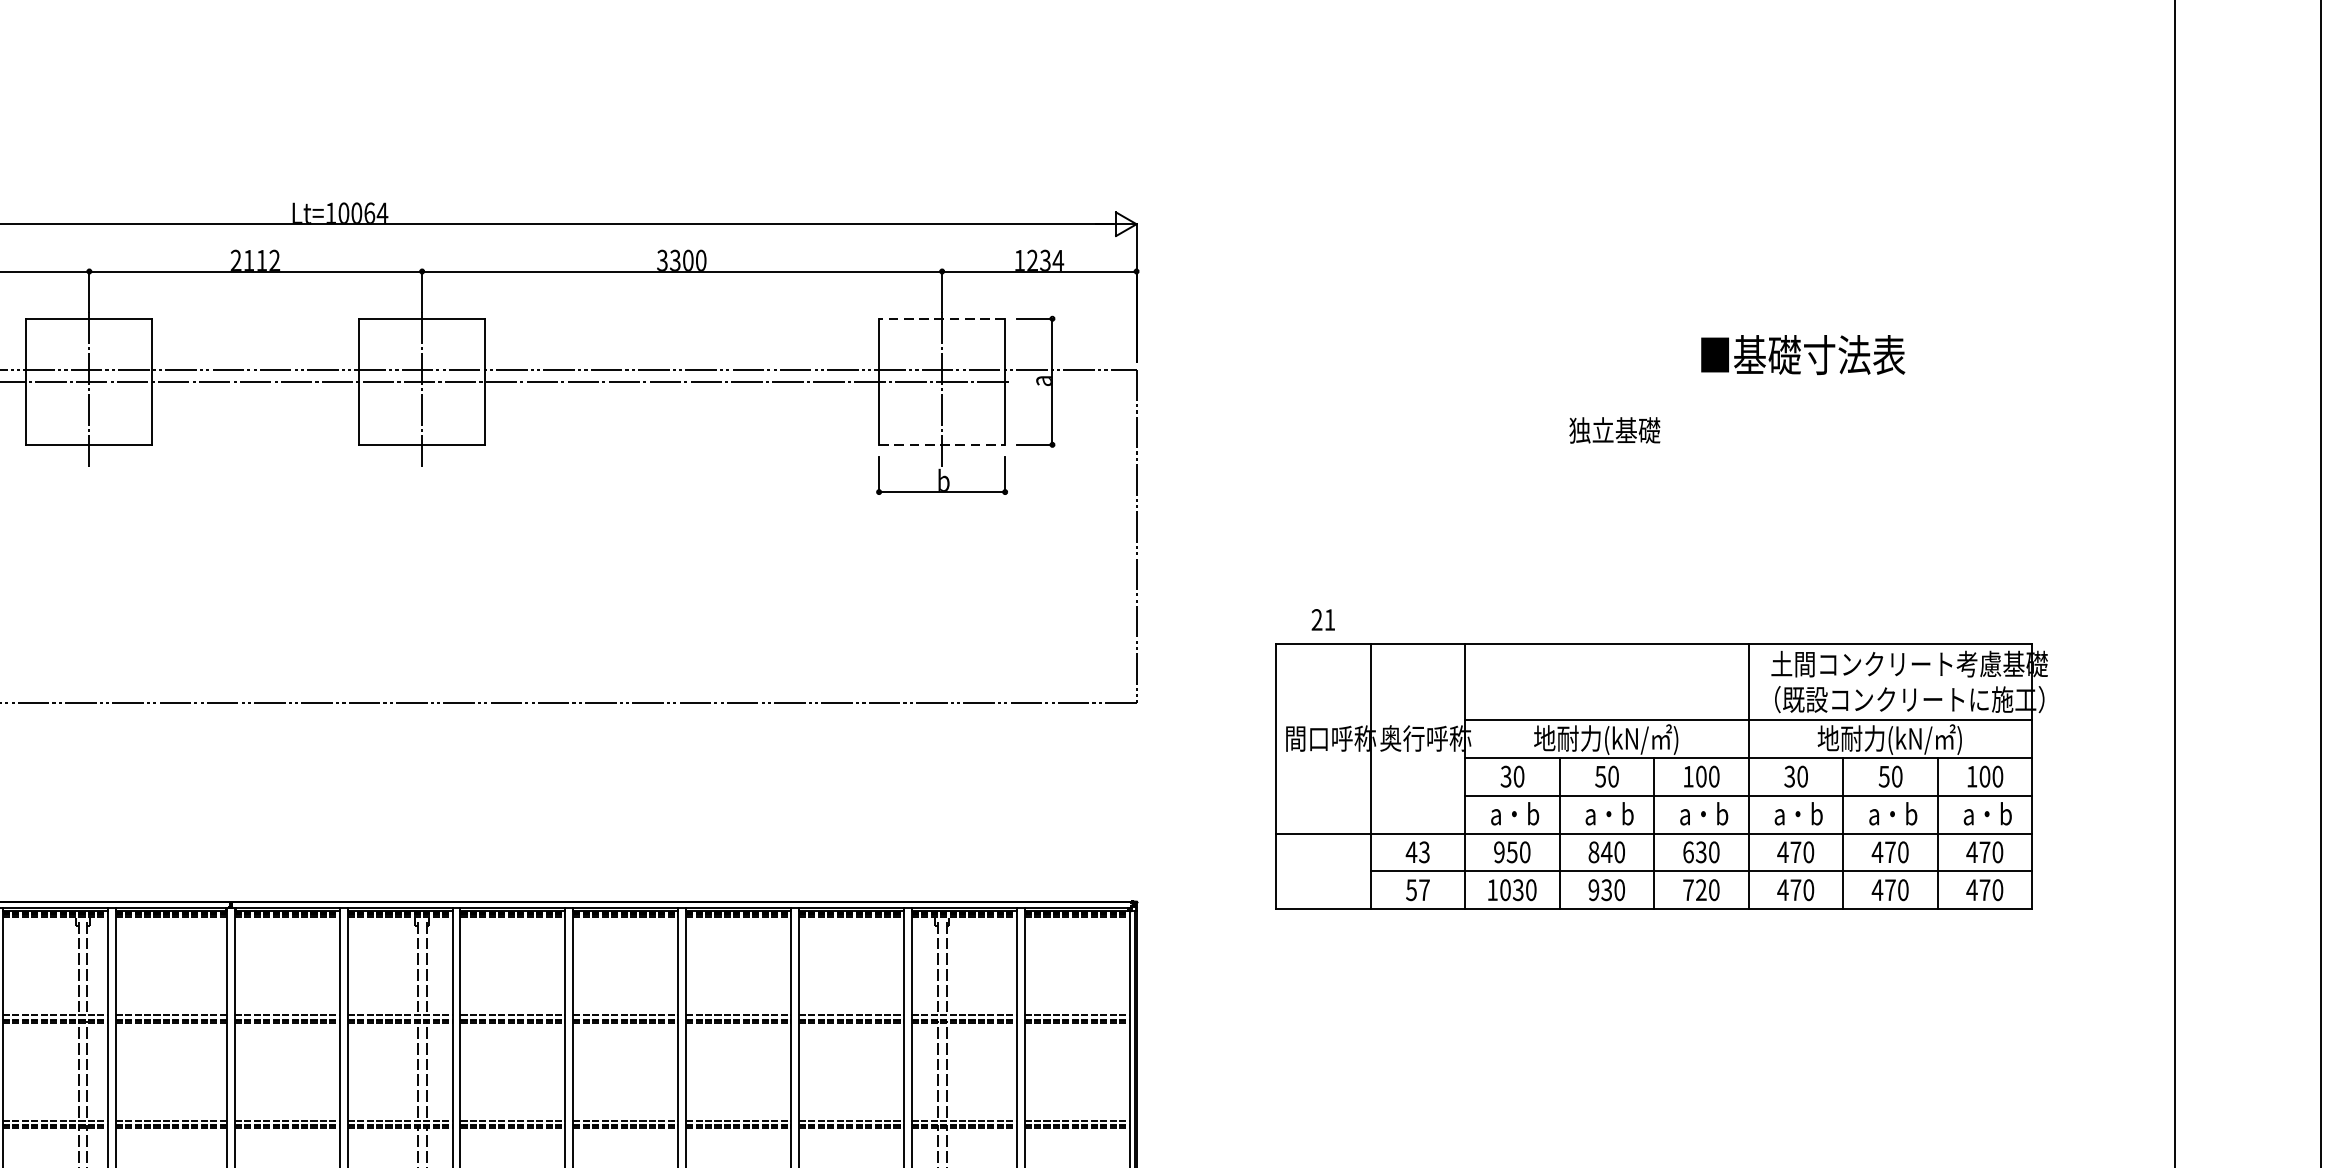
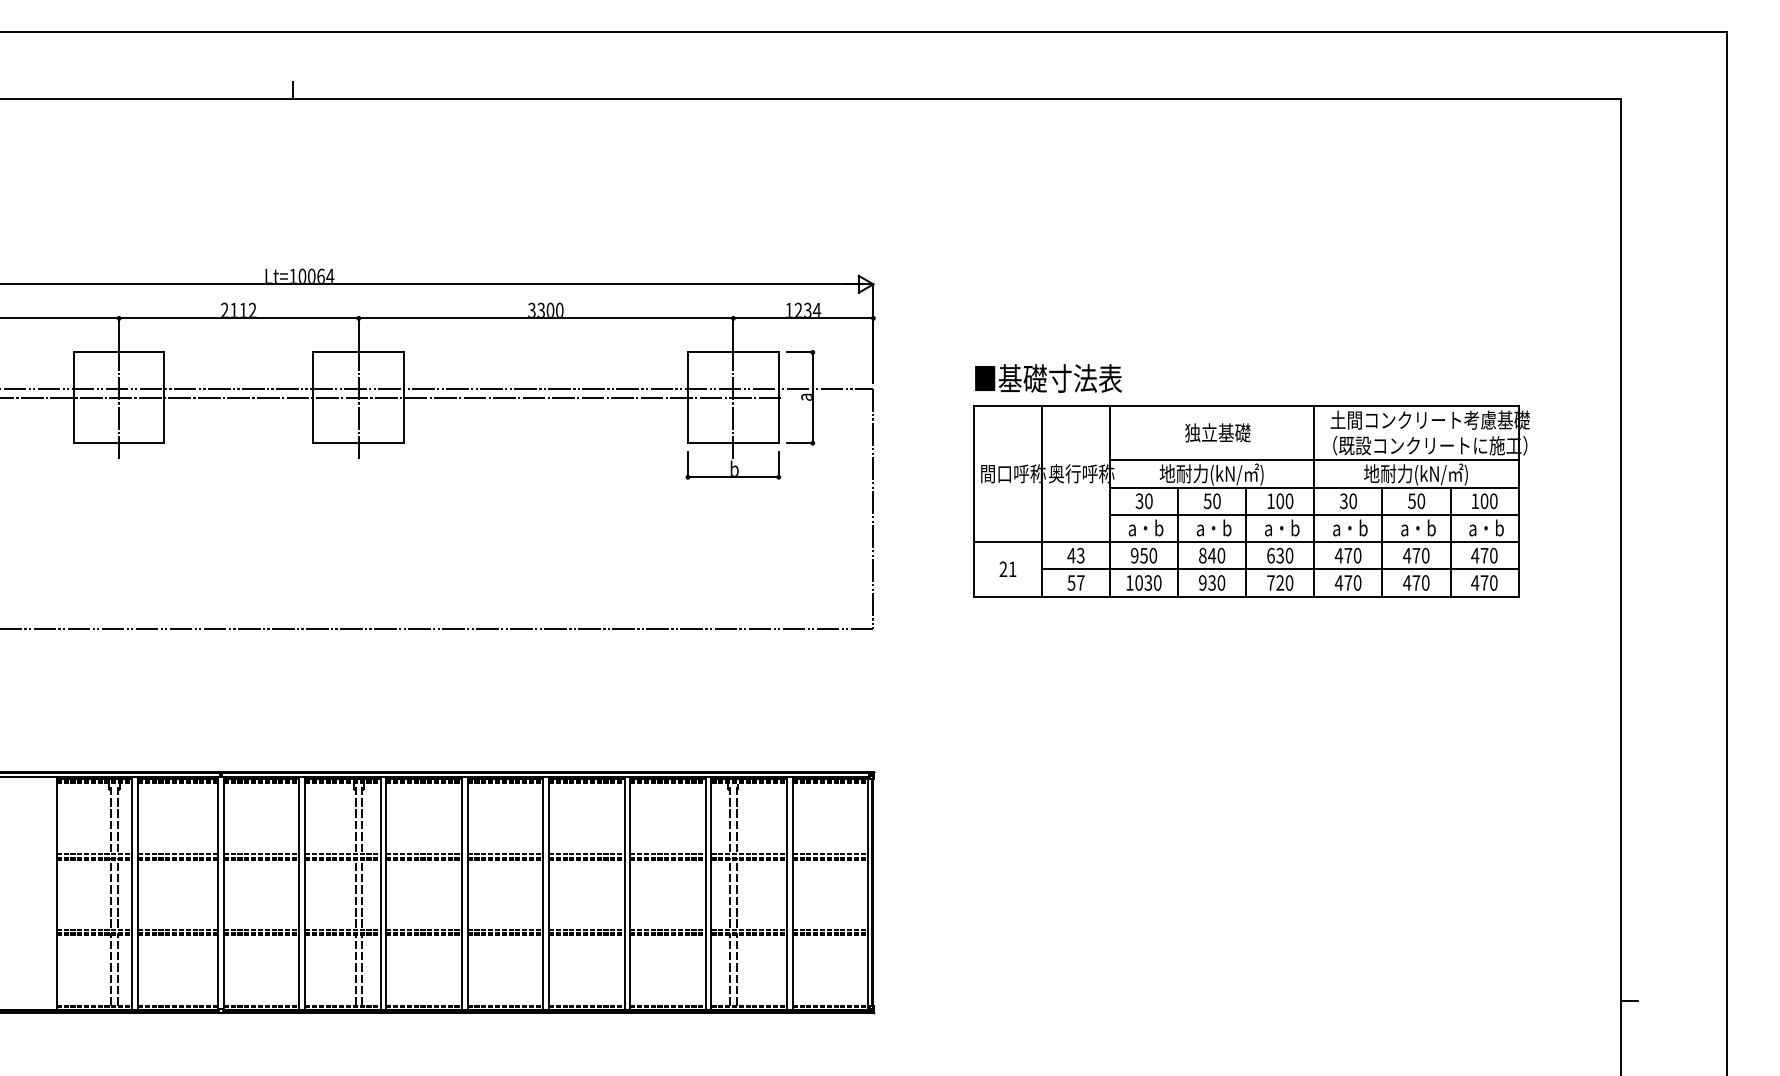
line: (940, 318) -> (732, 352), dashed -> solid
text: (1803, 354) -> (1048, 378), moved
line: (942, 445) -> (733, 443), dashed -> solid
part: (1661, 777) -> (1251, 501), moved

